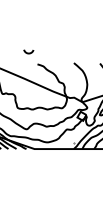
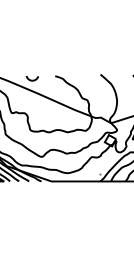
curve: (28, 52) -> (31, 79), moved

